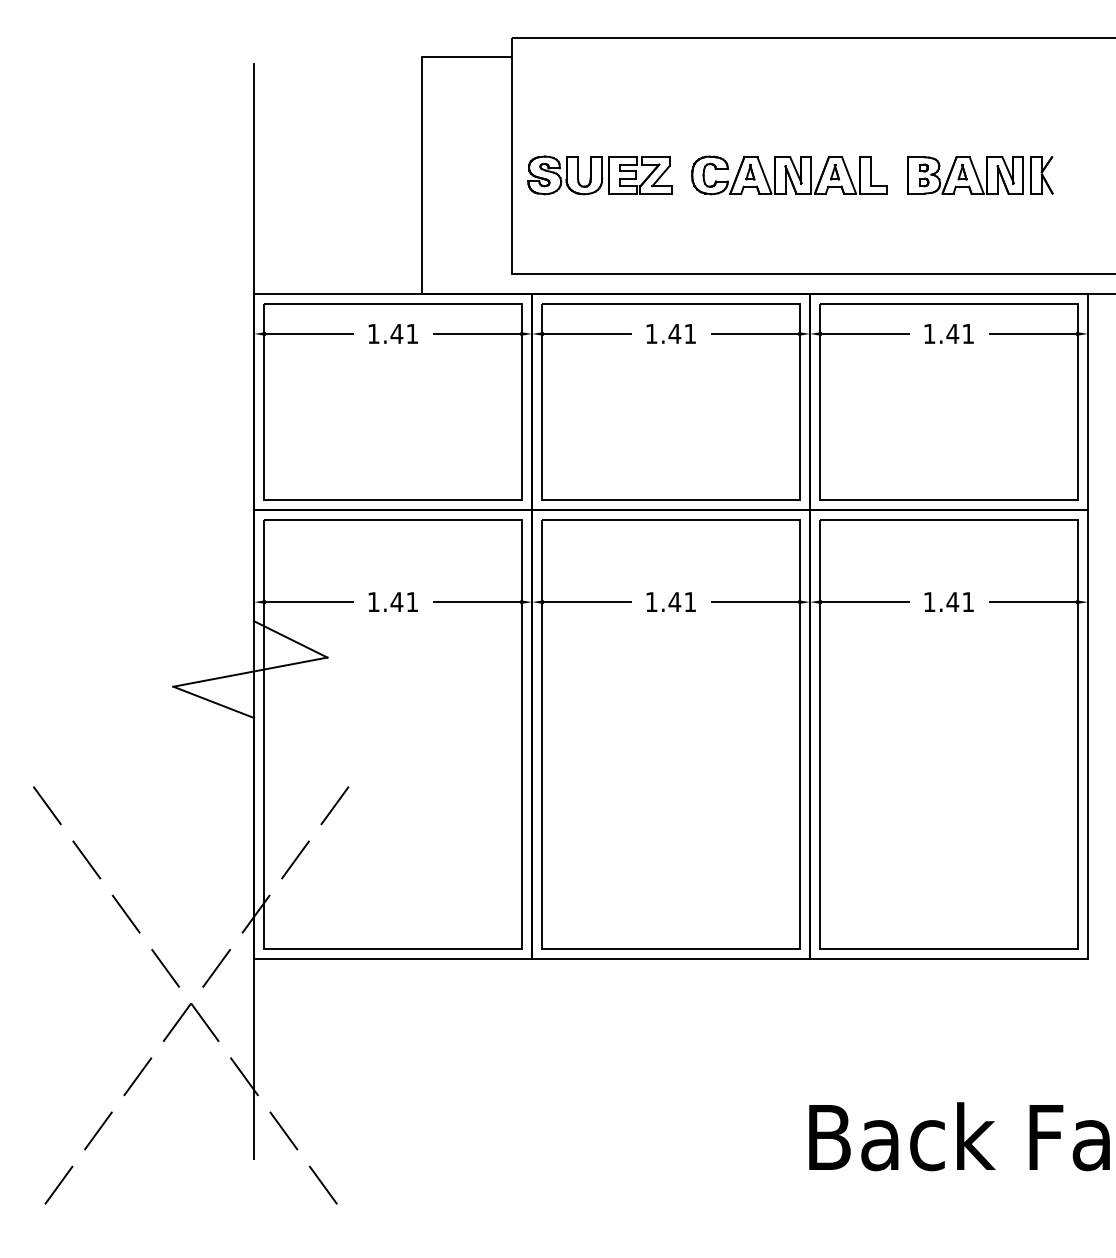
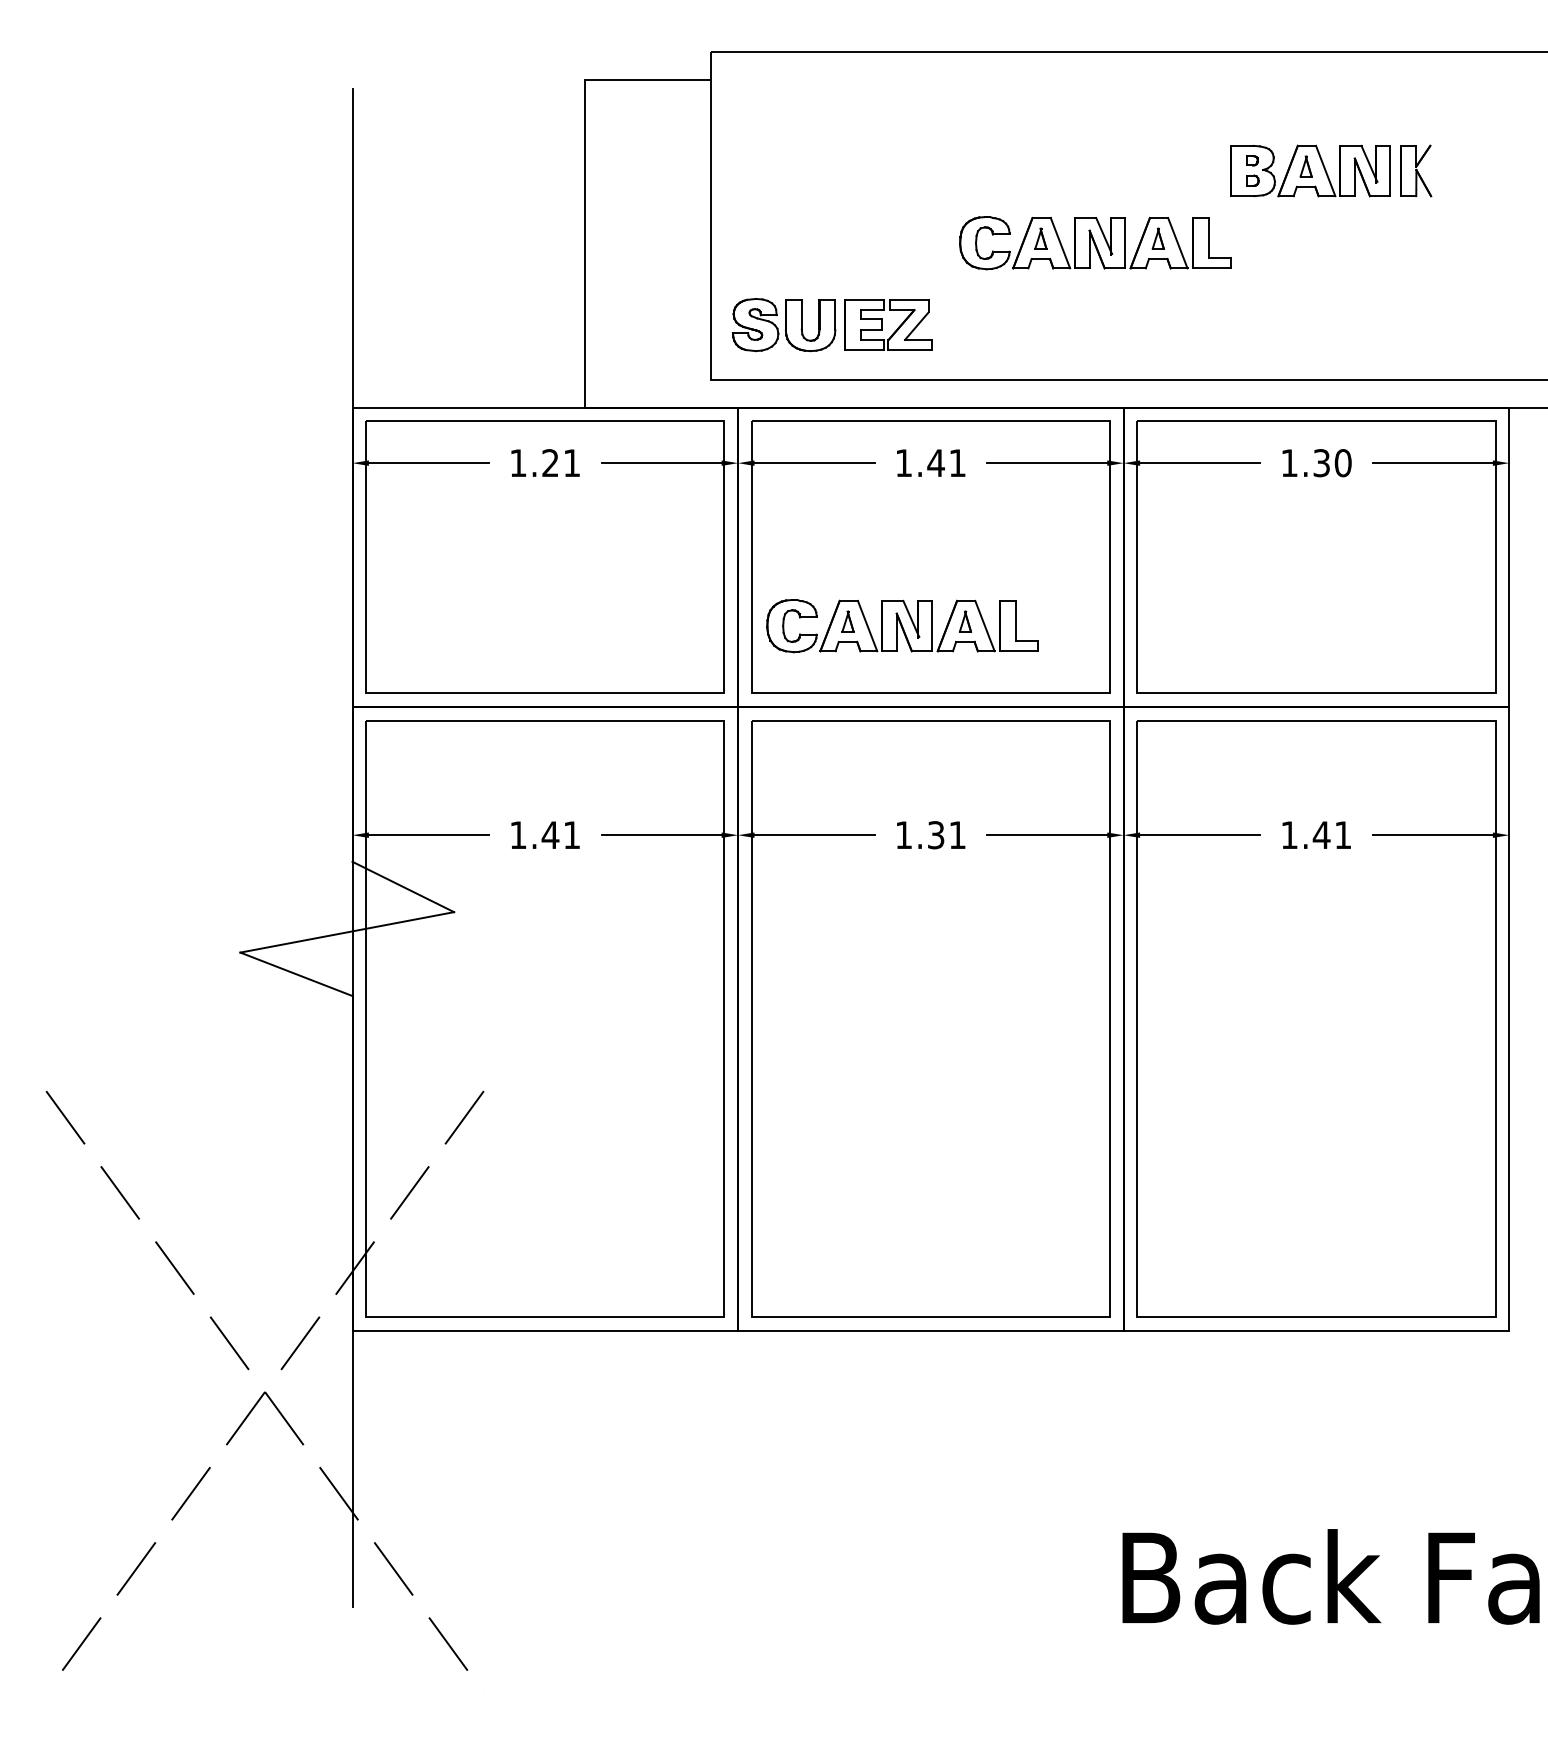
part: (599, 175) -> (831, 325), moved
part: (980, 175) -> (1331, 171), moved
text: (396, 333) -> (549, 462), 1.41 -> 1.21
text: (960, 333) -> (1332, 462), 1.41 -> 1.30
part: (650, 451) -> (902, 626), added
text: (674, 602) -> (935, 835), 1.41 -> 1.31

